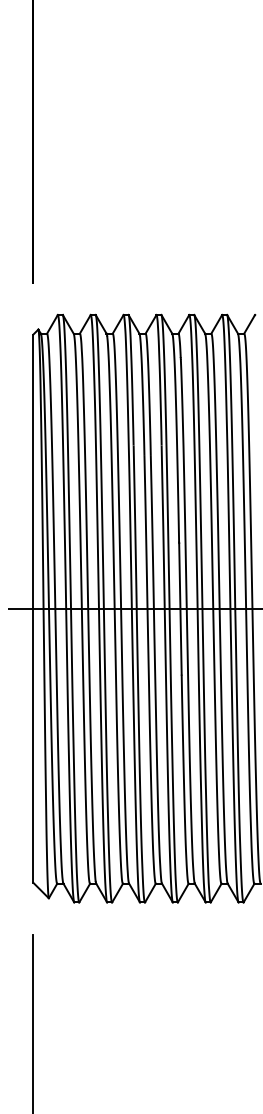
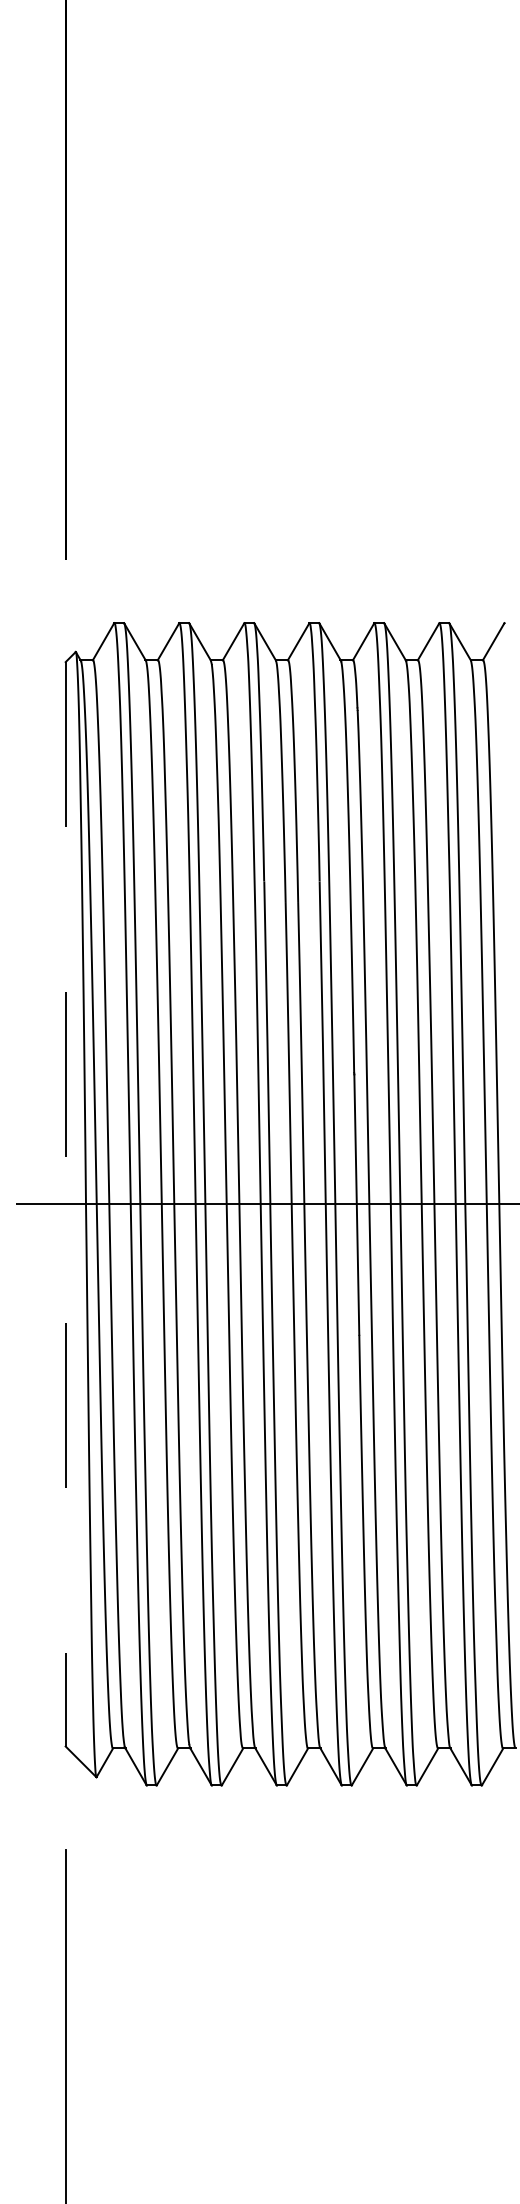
line: (33, 609) -> (66, 1205), solid -> dashed

